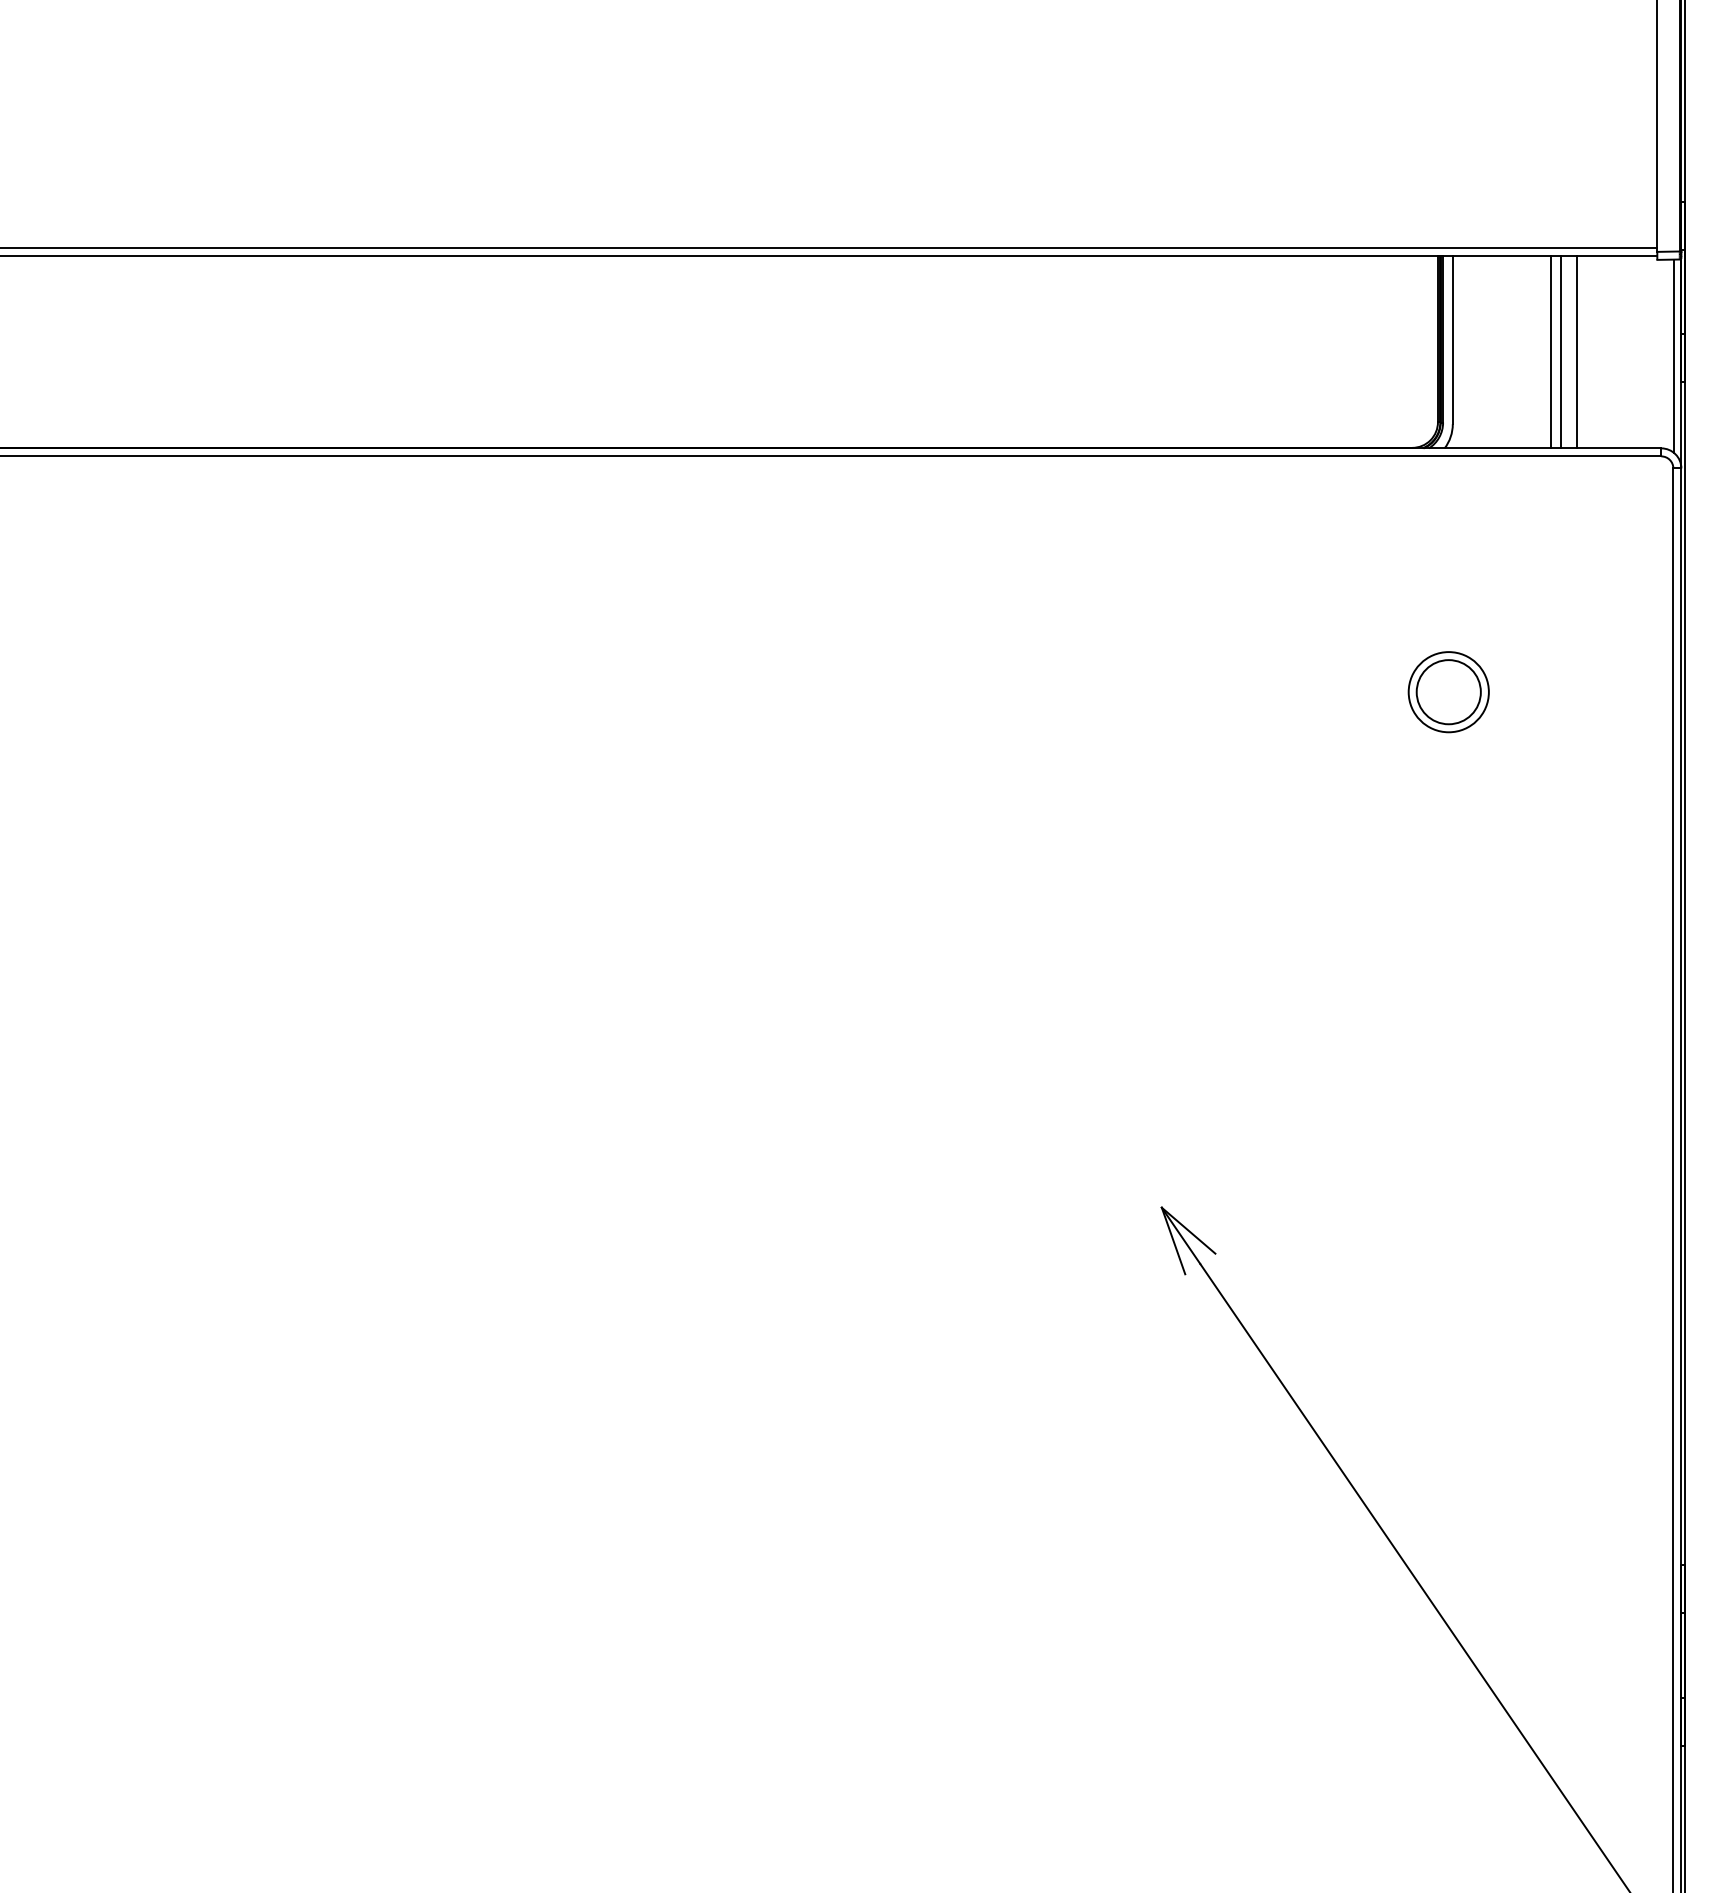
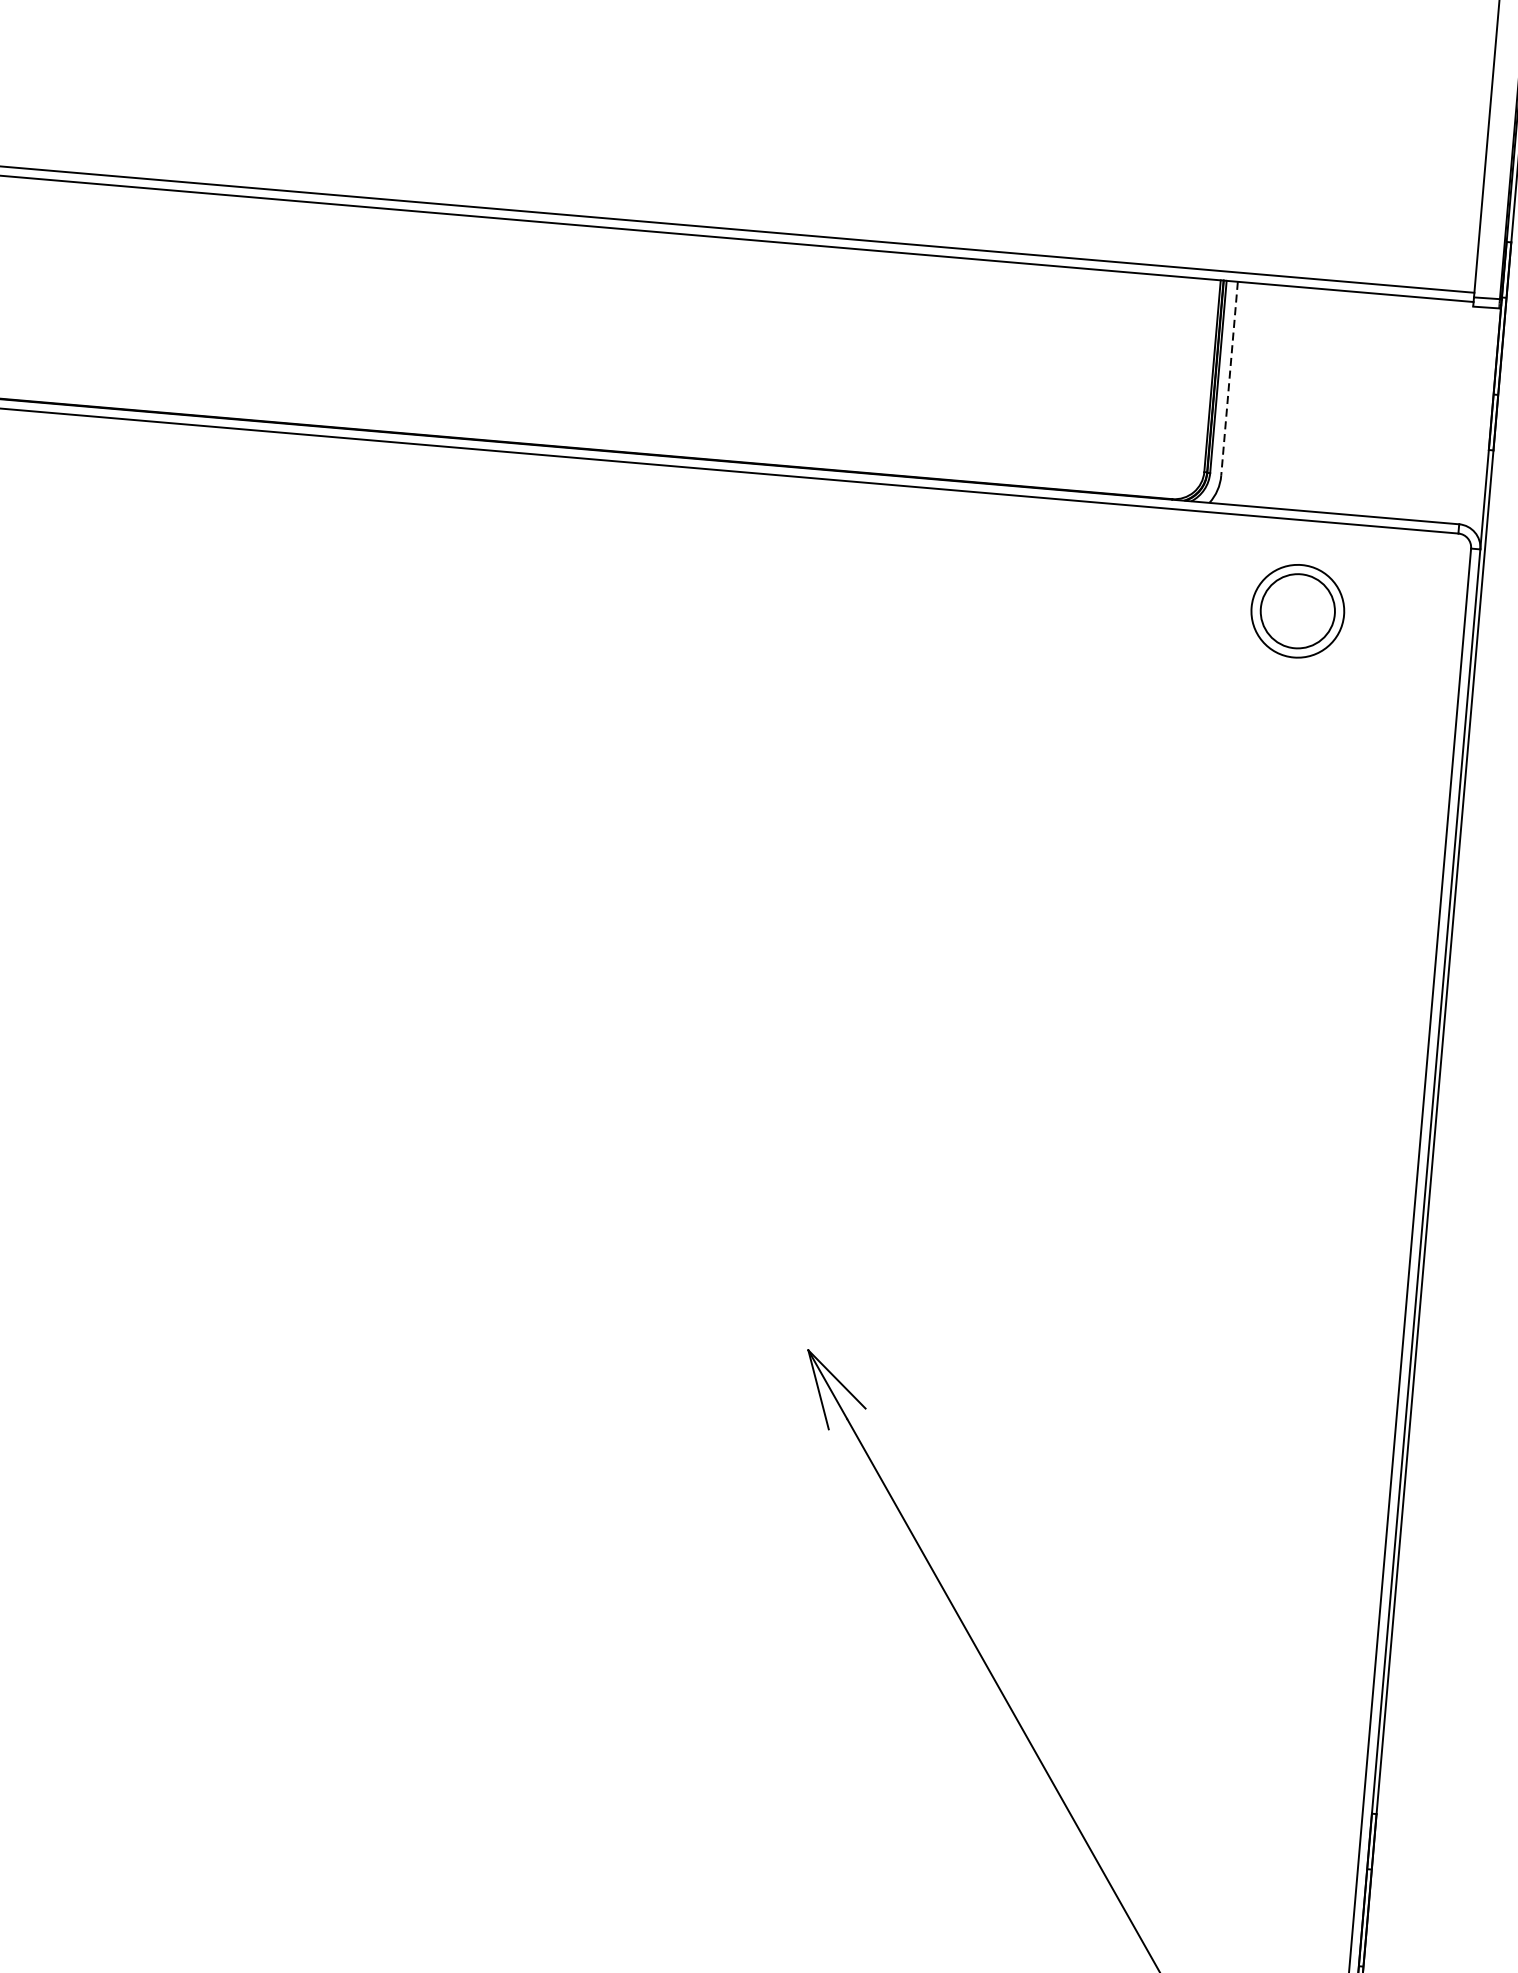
line: (1452, 340) -> (1229, 379), solid -> dashed
line: (1551, 351) -> (1342, 401), removed
line: (1561, 351) -> (1353, 402), removed
line: (1577, 351) -> (1372, 404), removed
line: (1673, 355) -> (1482, 418), removed
part: (1448, 692) -> (1297, 611), moved

